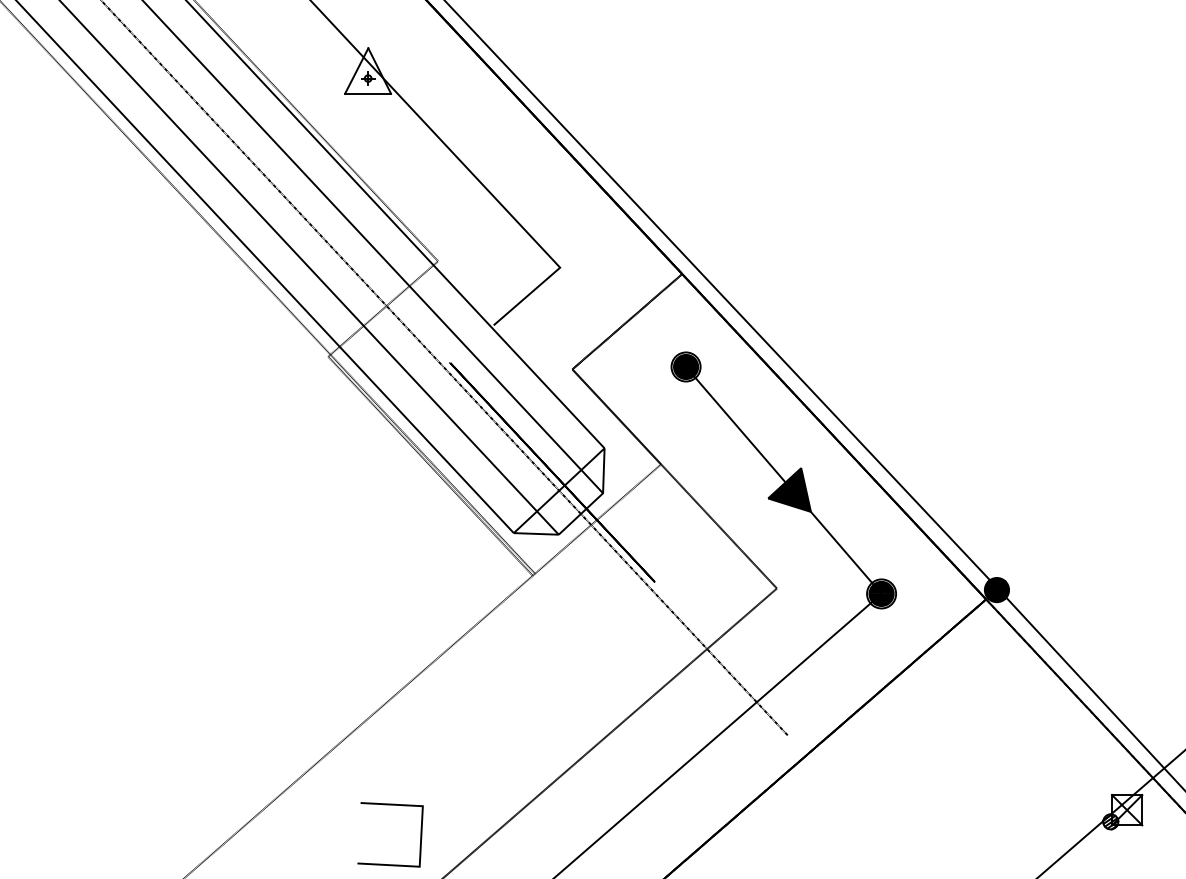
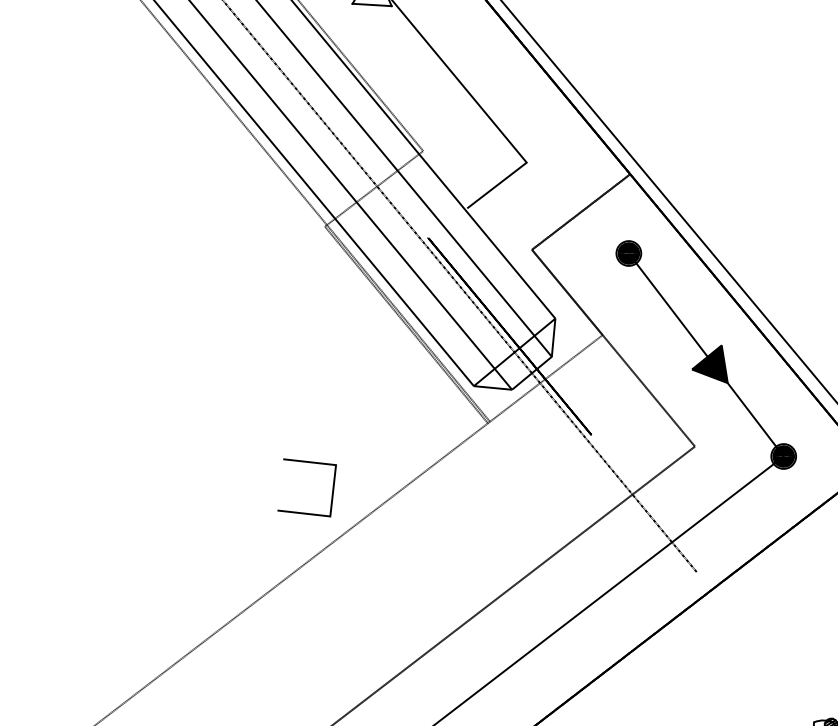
line: (390, 805) -> (308, 462), moved

